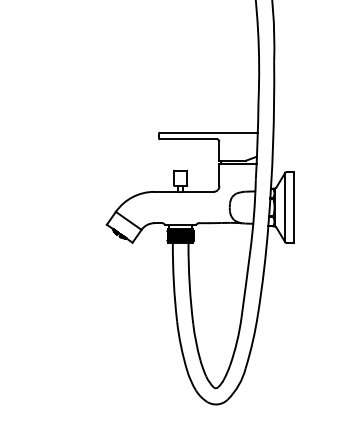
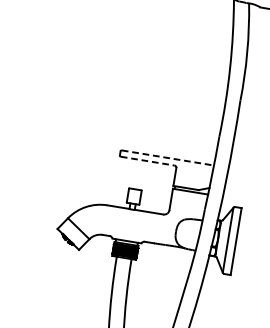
line: (208, 132) -> (167, 157), solid -> dashed
line: (188, 139) -> (147, 161), solid -> dashed

